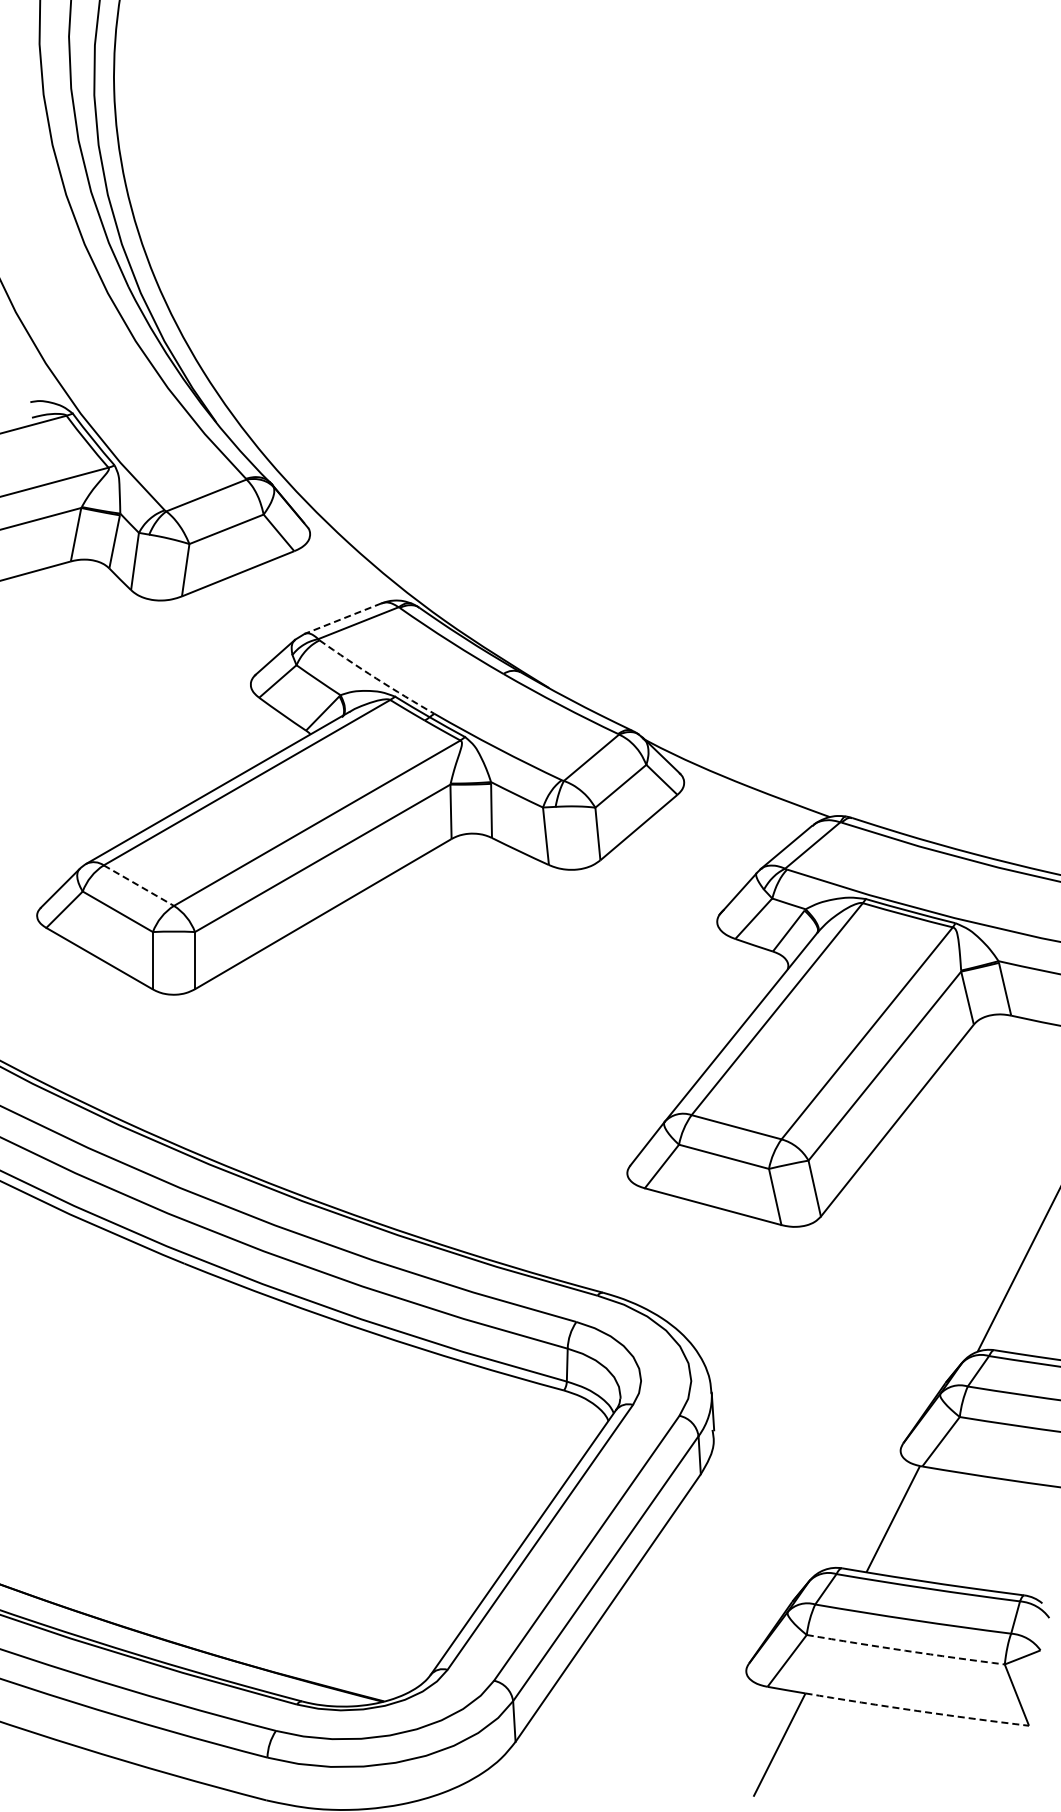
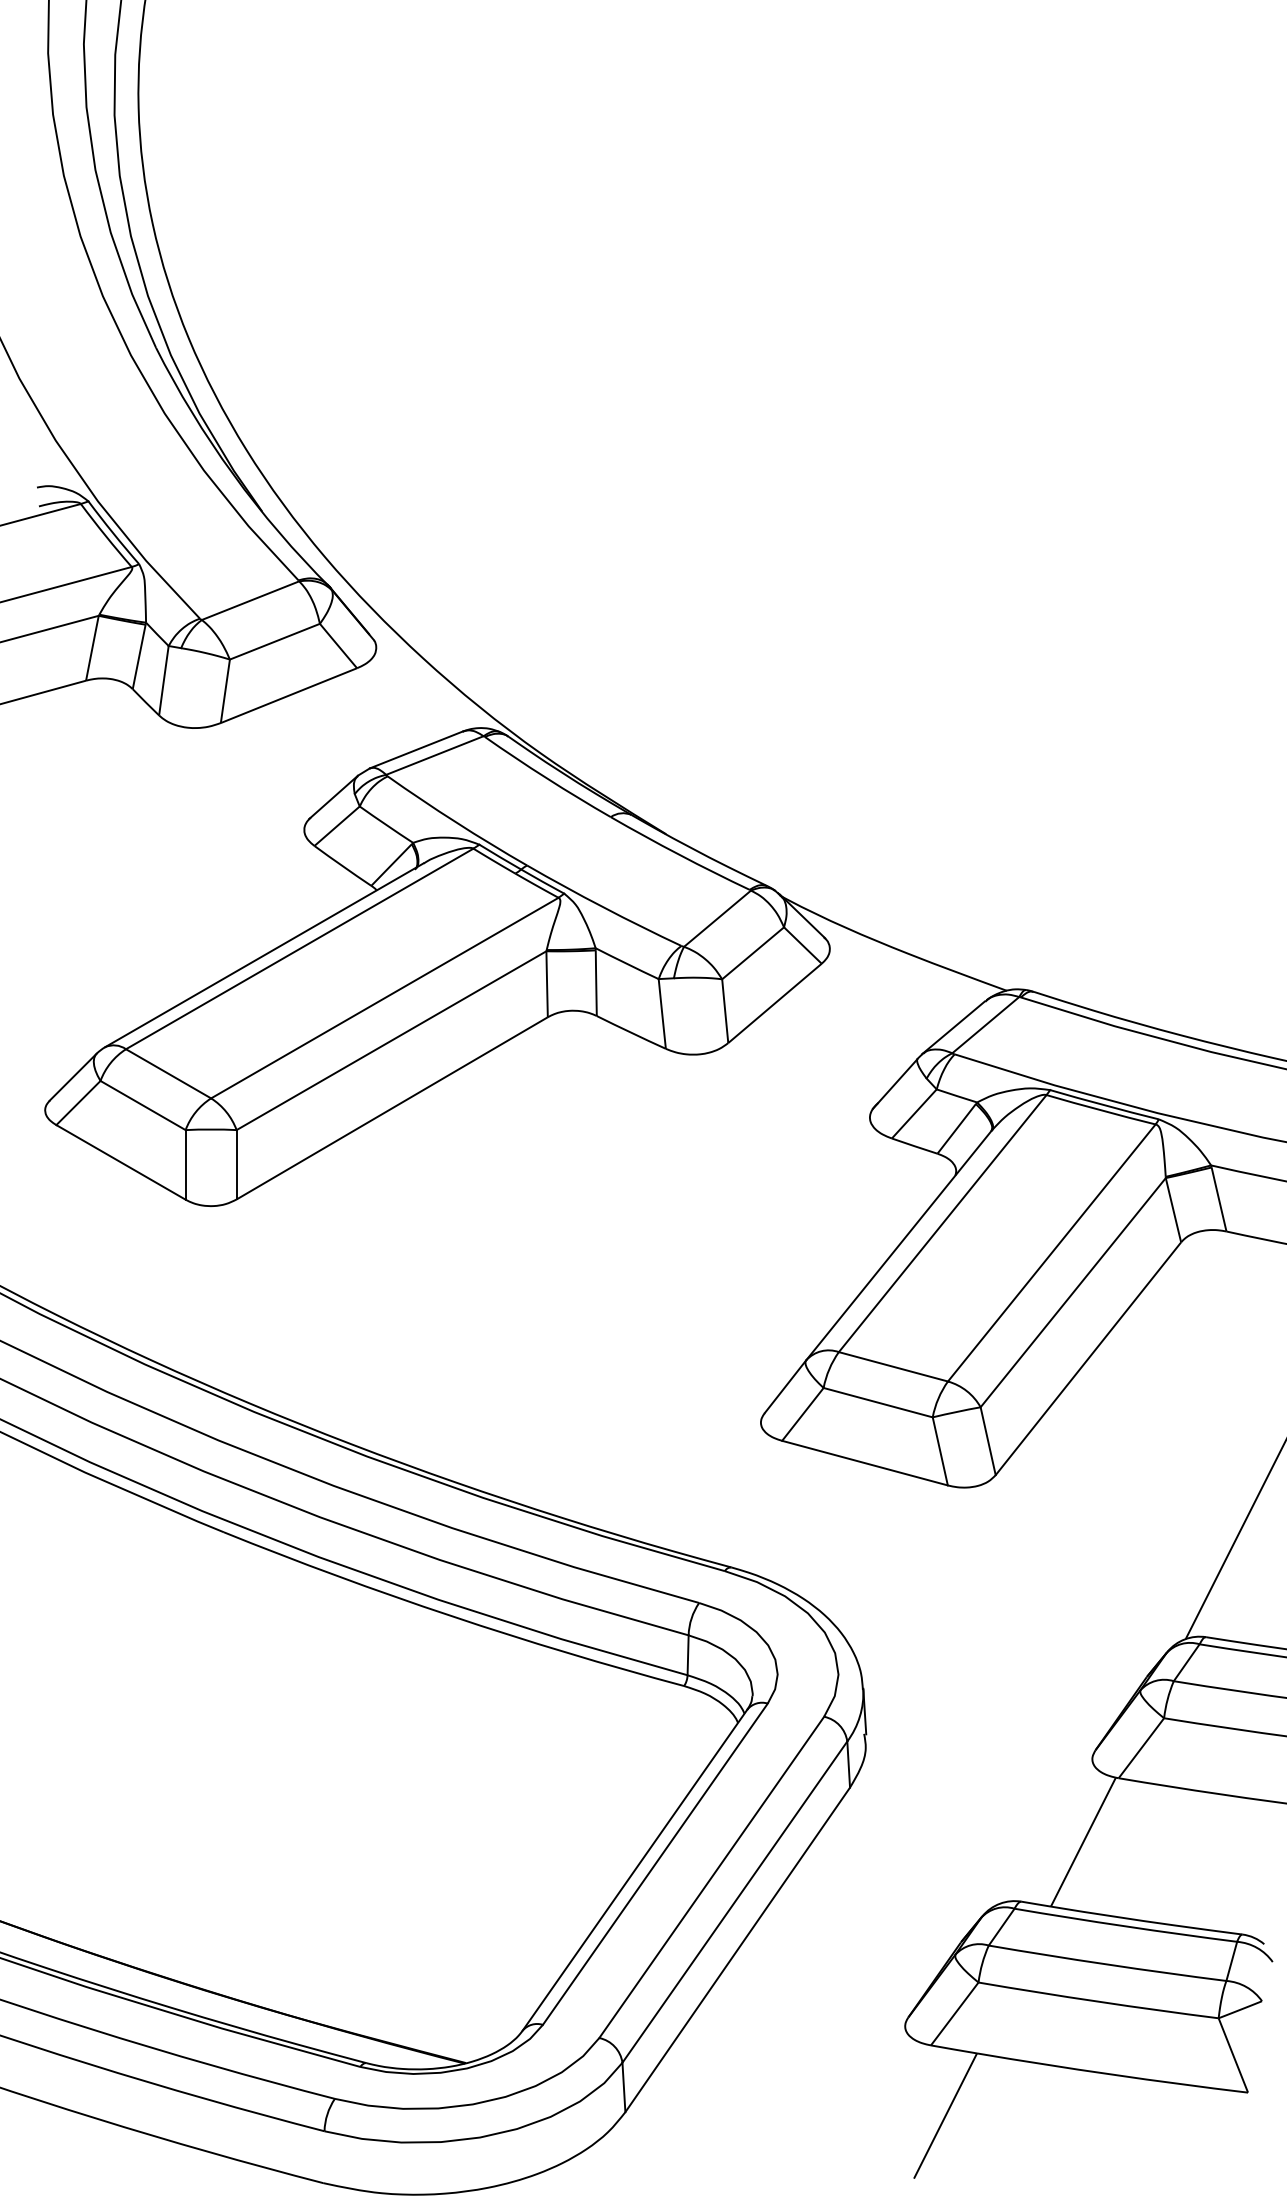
line: (342, 618) -> (415, 749), dashed -> solid
arc: (376, 678) -> (456, 822), dashed -> solid
line: (138, 885) -> (168, 1073), dashed -> solid
arc: (905, 1650) -> (1098, 2001), dashed -> solid
arc: (917, 1710) -> (1112, 2074), dashed -> solid

